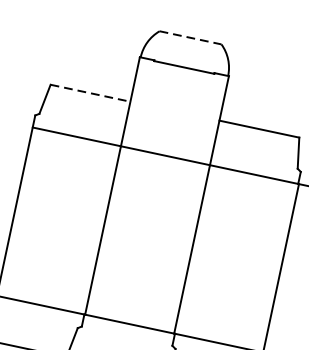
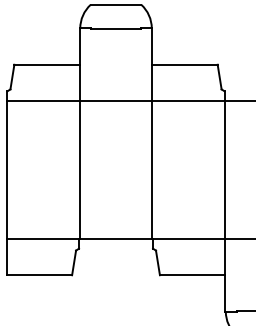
line: (191, 37) -> (116, 4), dashed -> solid
line: (91, 93) -> (47, 64), dashed -> solid

